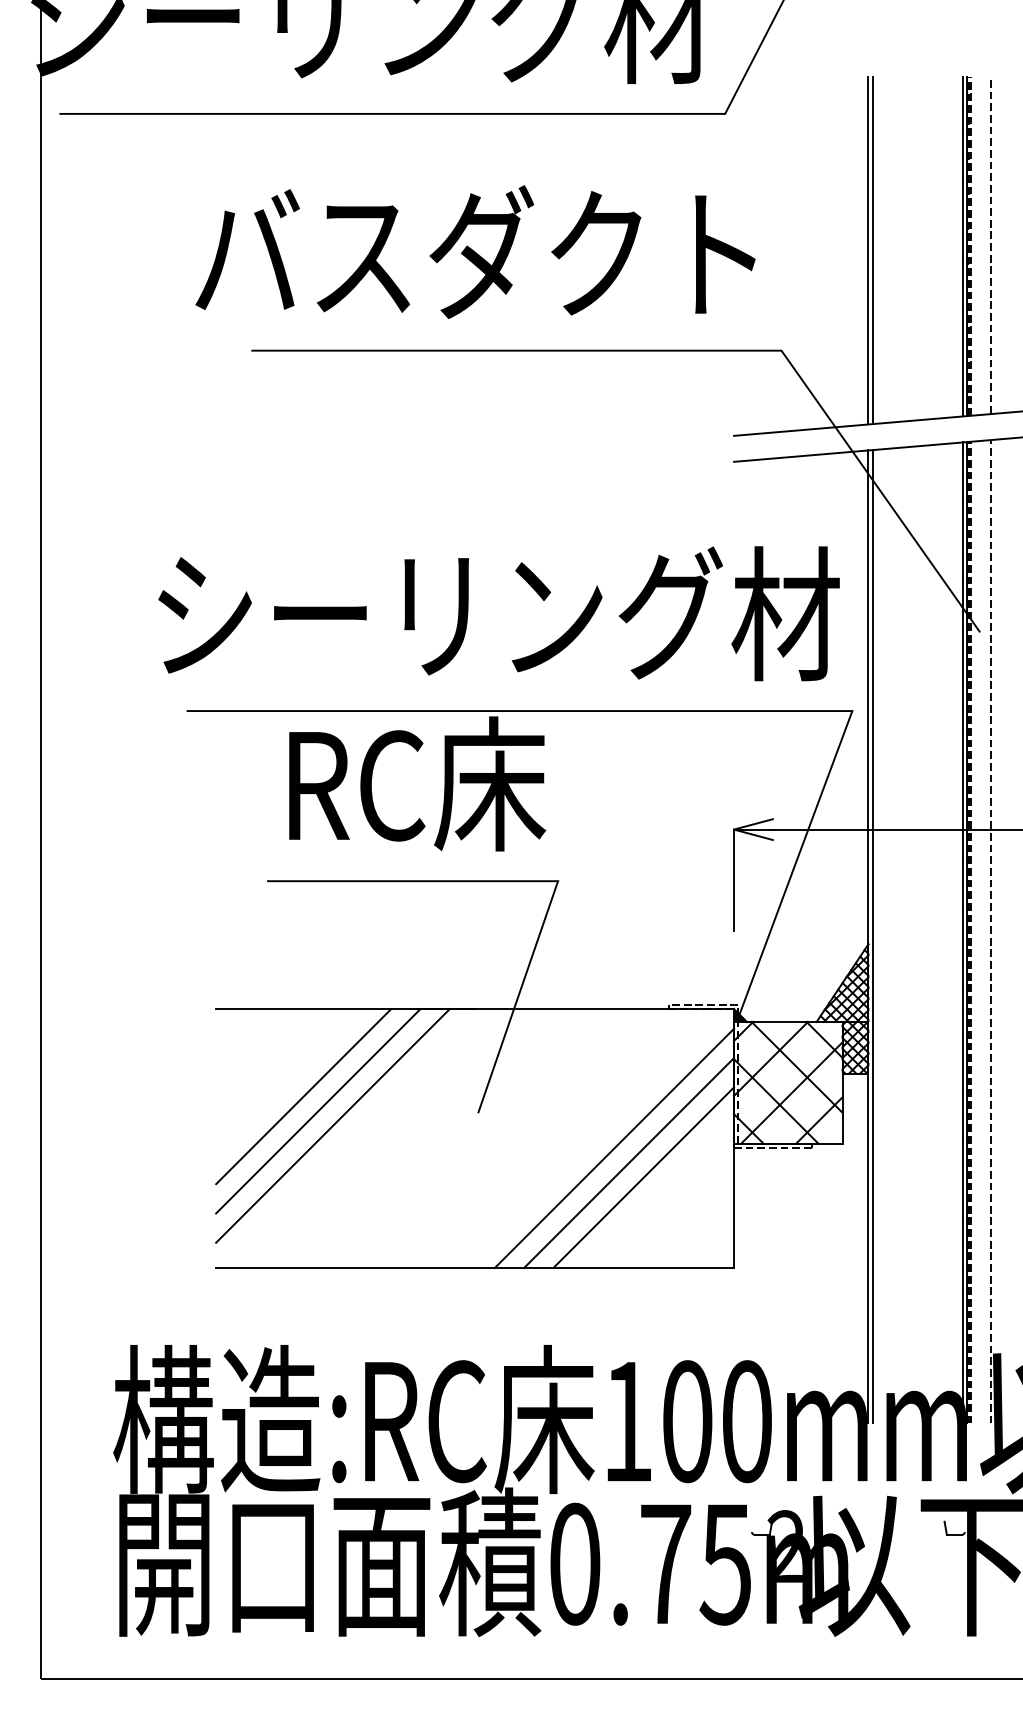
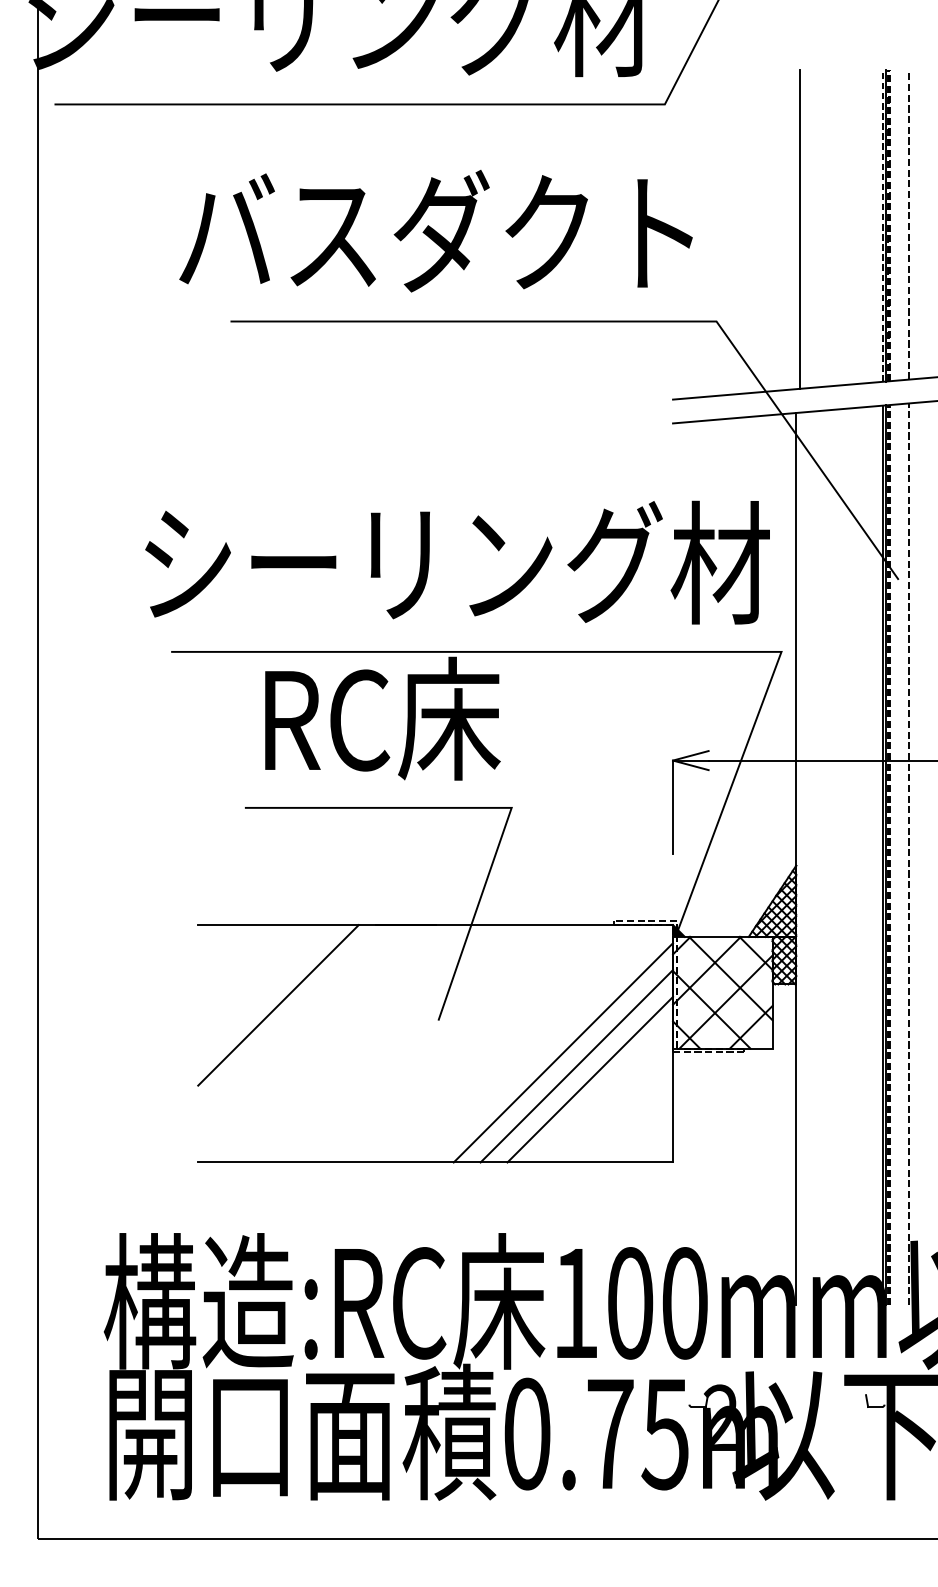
line: (962, 246) -> (882, 226), solid -> dashed
line: (868, 250) -> (796, 229), removed
line: (872, 936) -> (799, 858), removed
line: (318, 1111) -> (292, 1019), removed
line: (332, 1125) -> (304, 1031), removed

